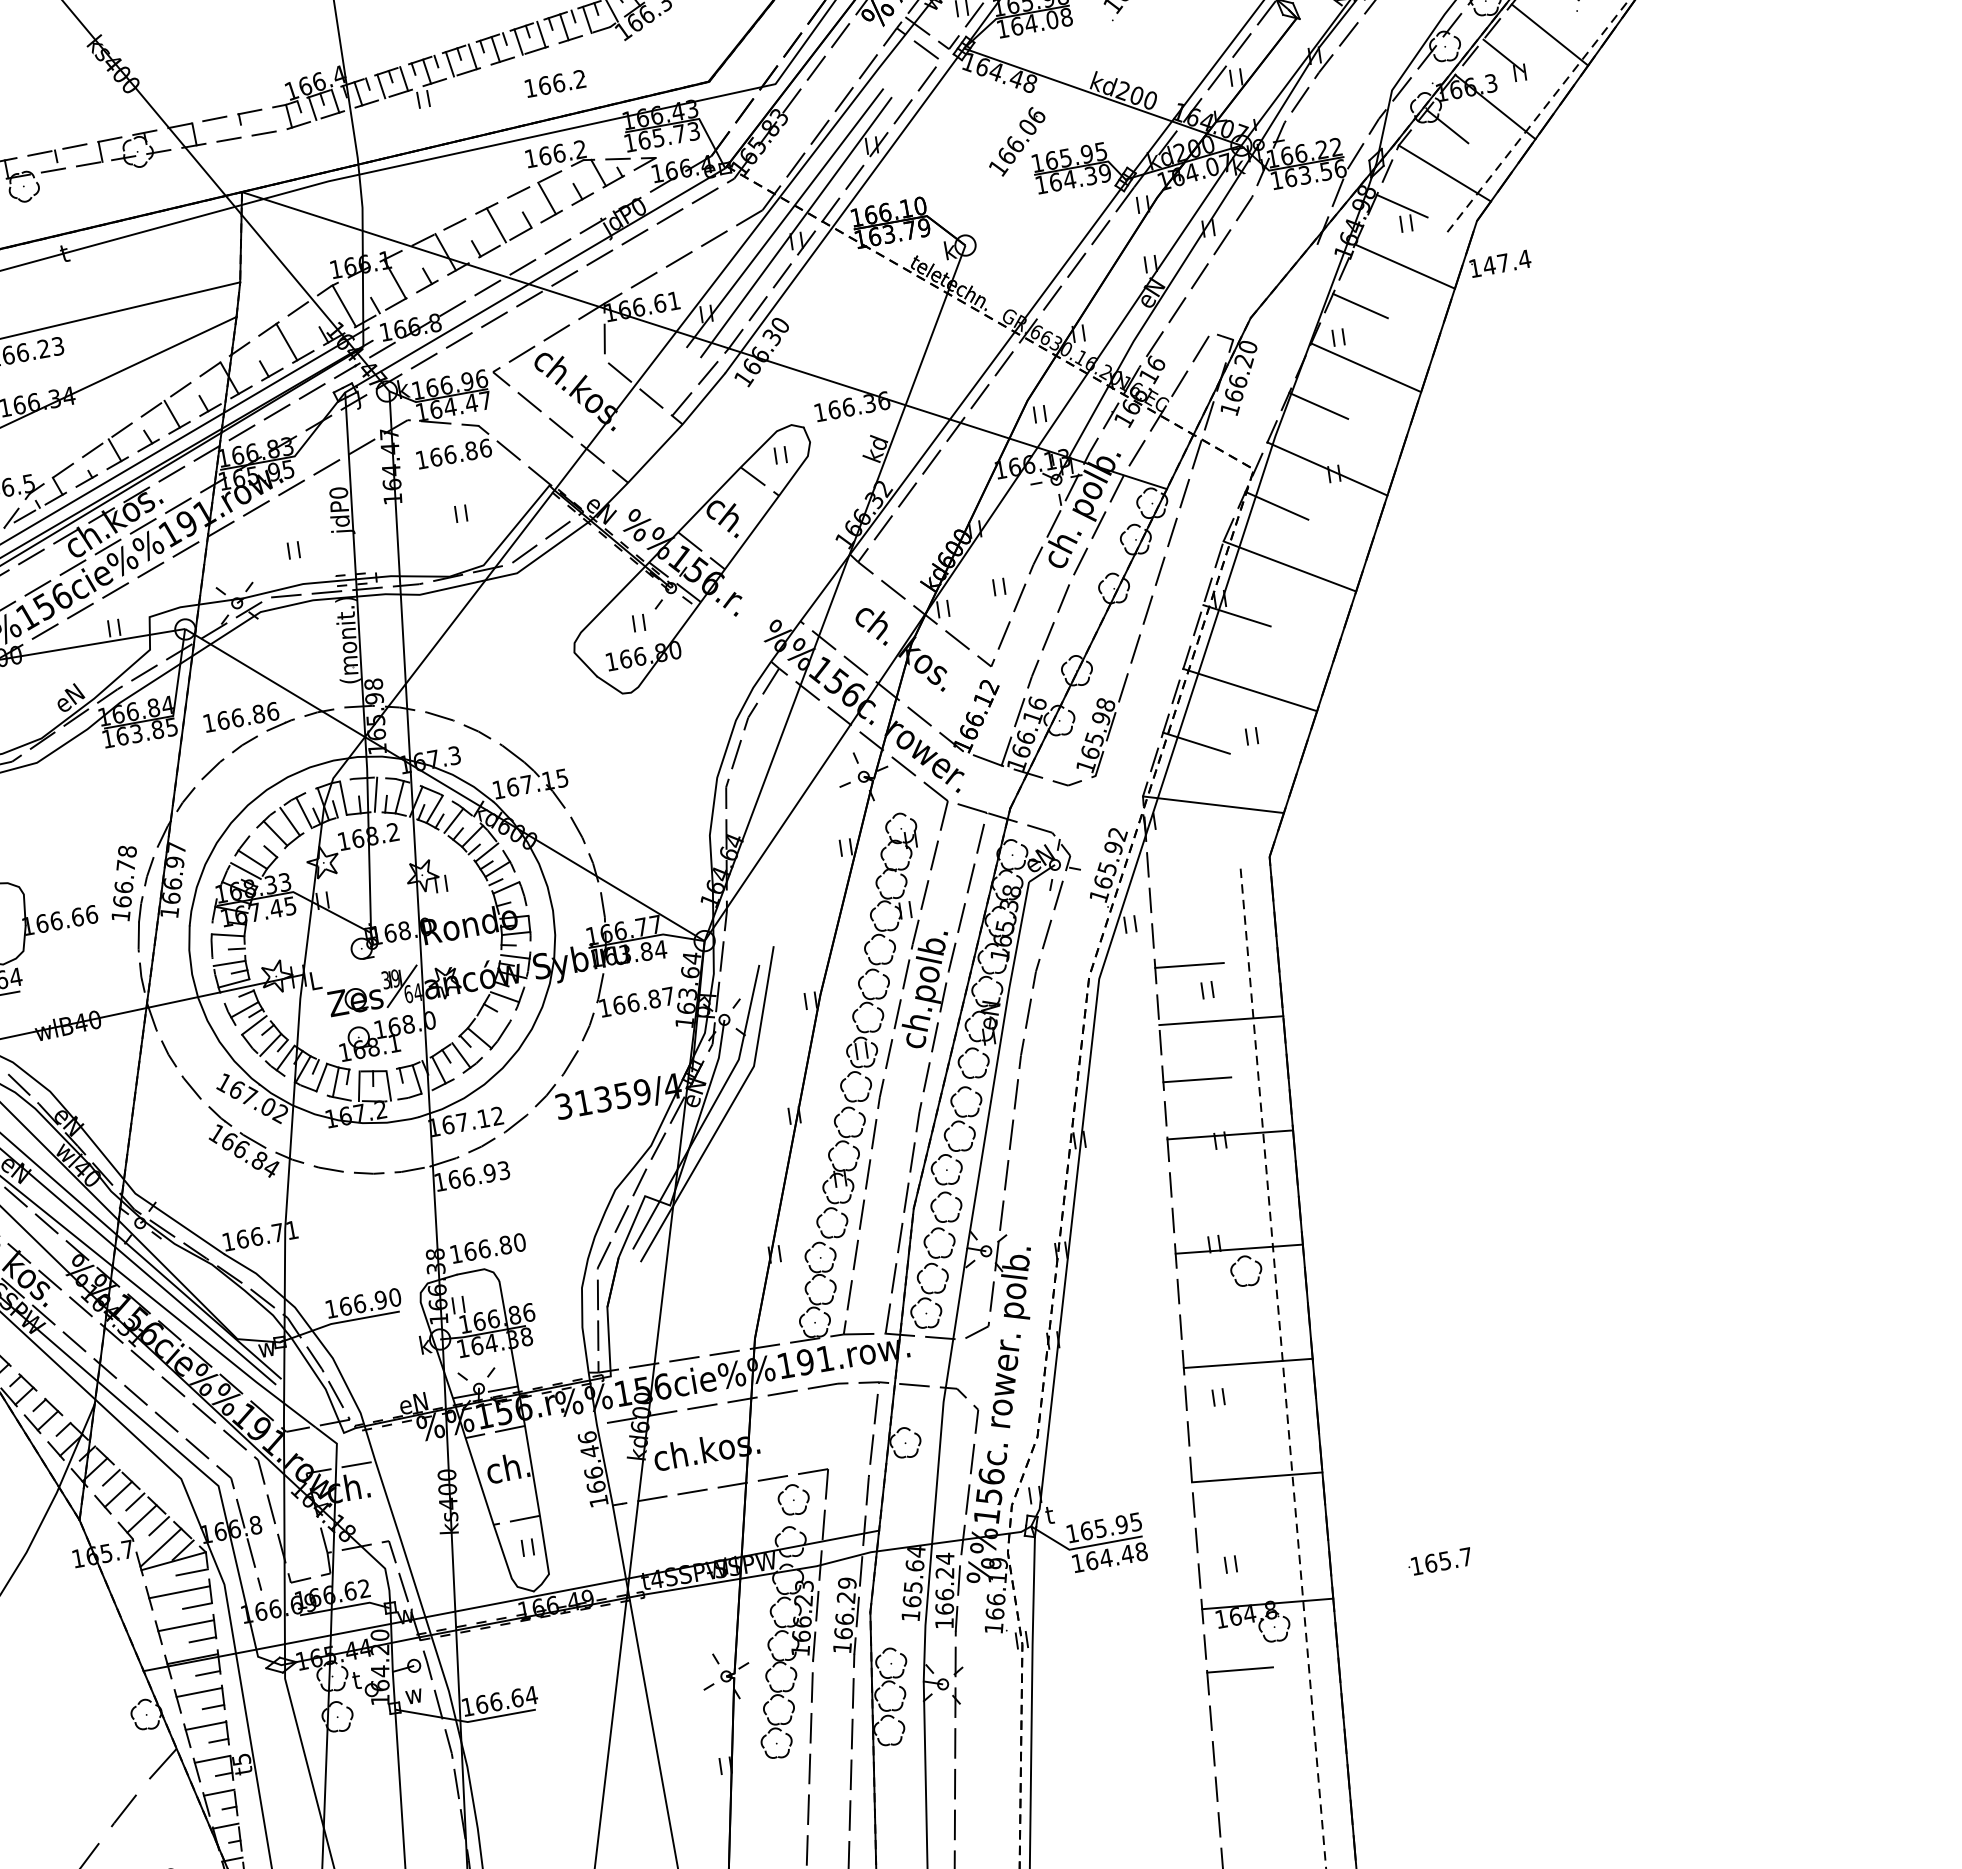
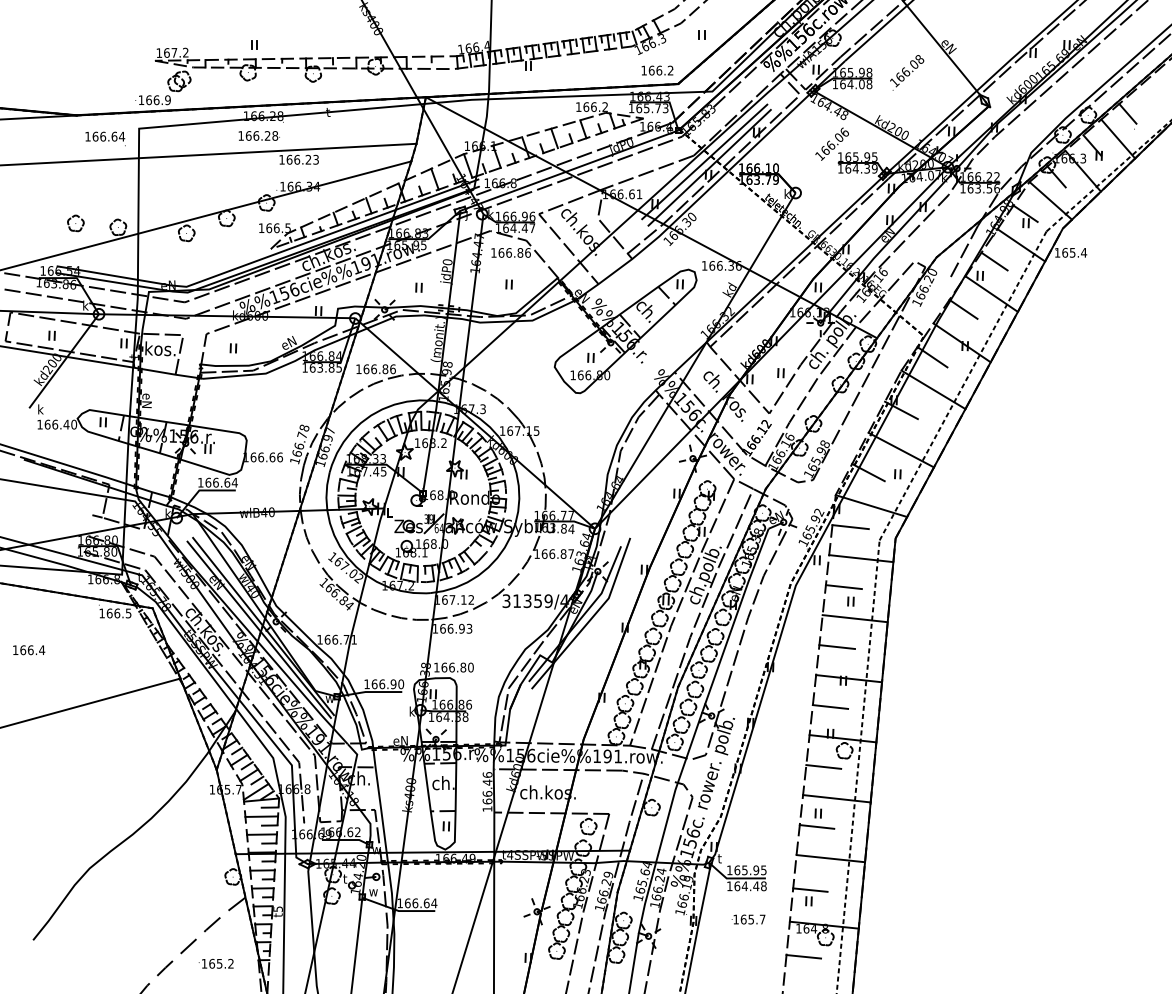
text: (555, 83) -> (657, 70), moved
text: (1495, 263) -> (1068, 252), 147.4 -> 165.4
line: (1298, 295) -> (963, 250), added
line: (1342, 548) -> (962, 385), added
line: (1181, 851) -> (850, 527), added
line: (1212, 906) -> (861, 558), added
line: (1204, 1193) -> (830, 706), added
line: (1212, 1307) -> (823, 766), added
line: (1219, 1422) -> (816, 826), added
line: (1229, 1541) -> (810, 889), added
text: (1439, 1561) -> (748, 919), moved

